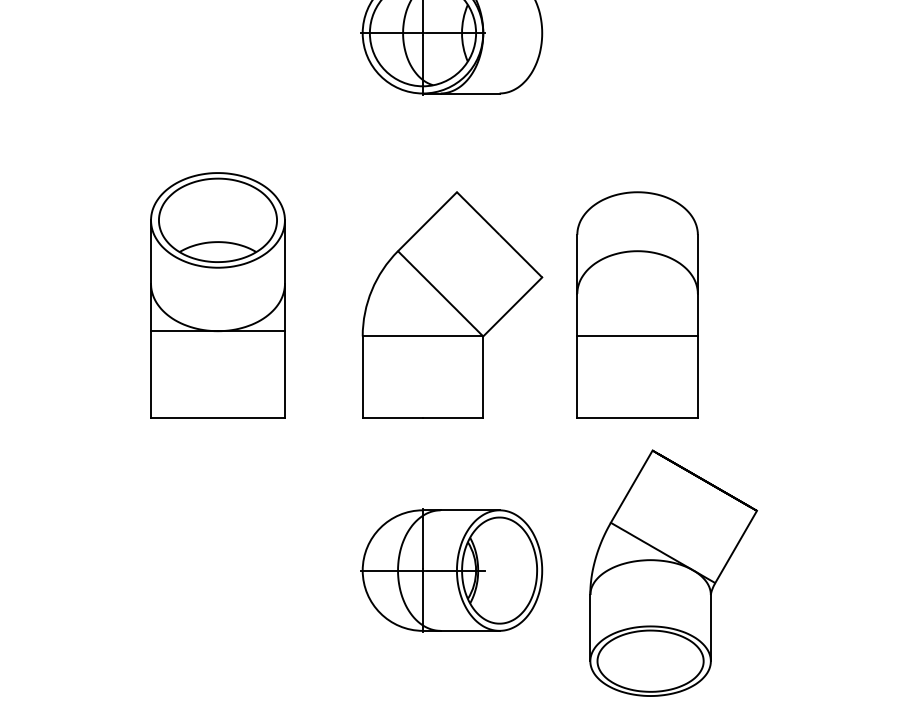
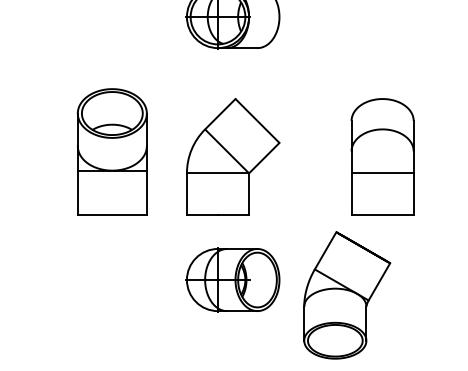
part: (637, 303) -> (382, 156), moved
part: (451, 569) -> (232, 279), moved

